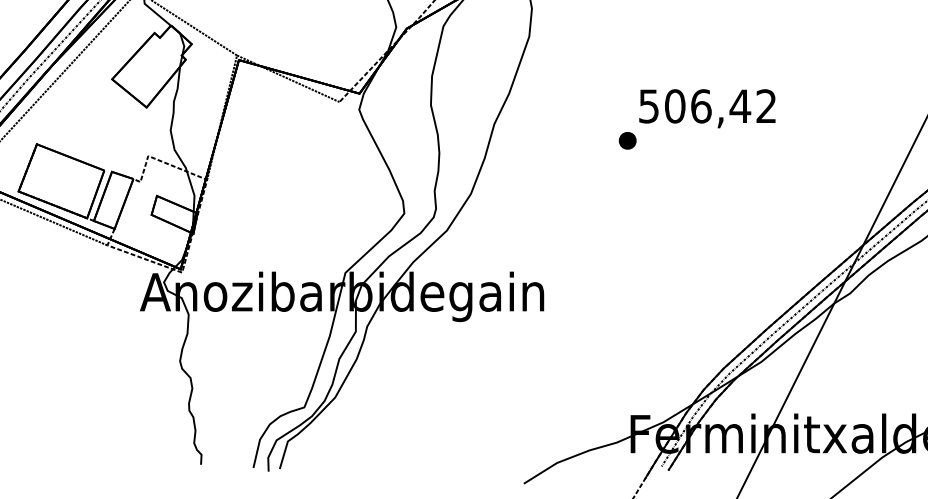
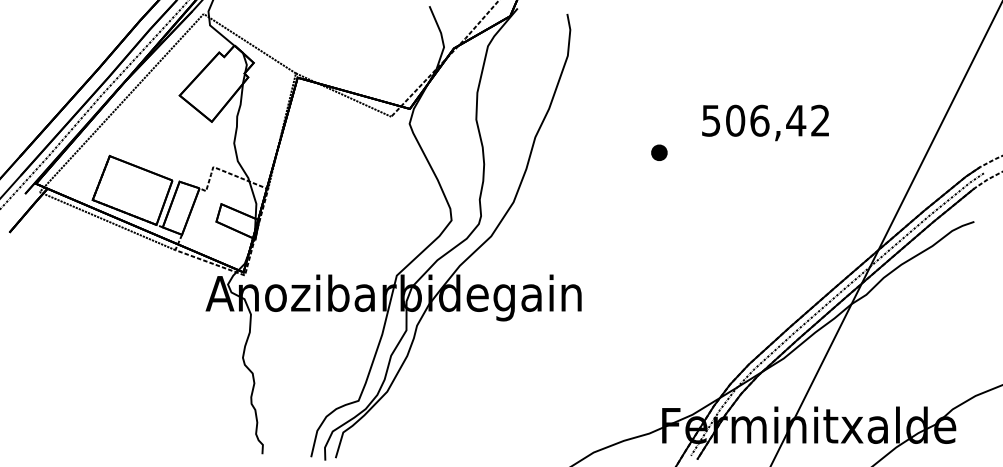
text: (707, 108) -> (765, 122), moved

